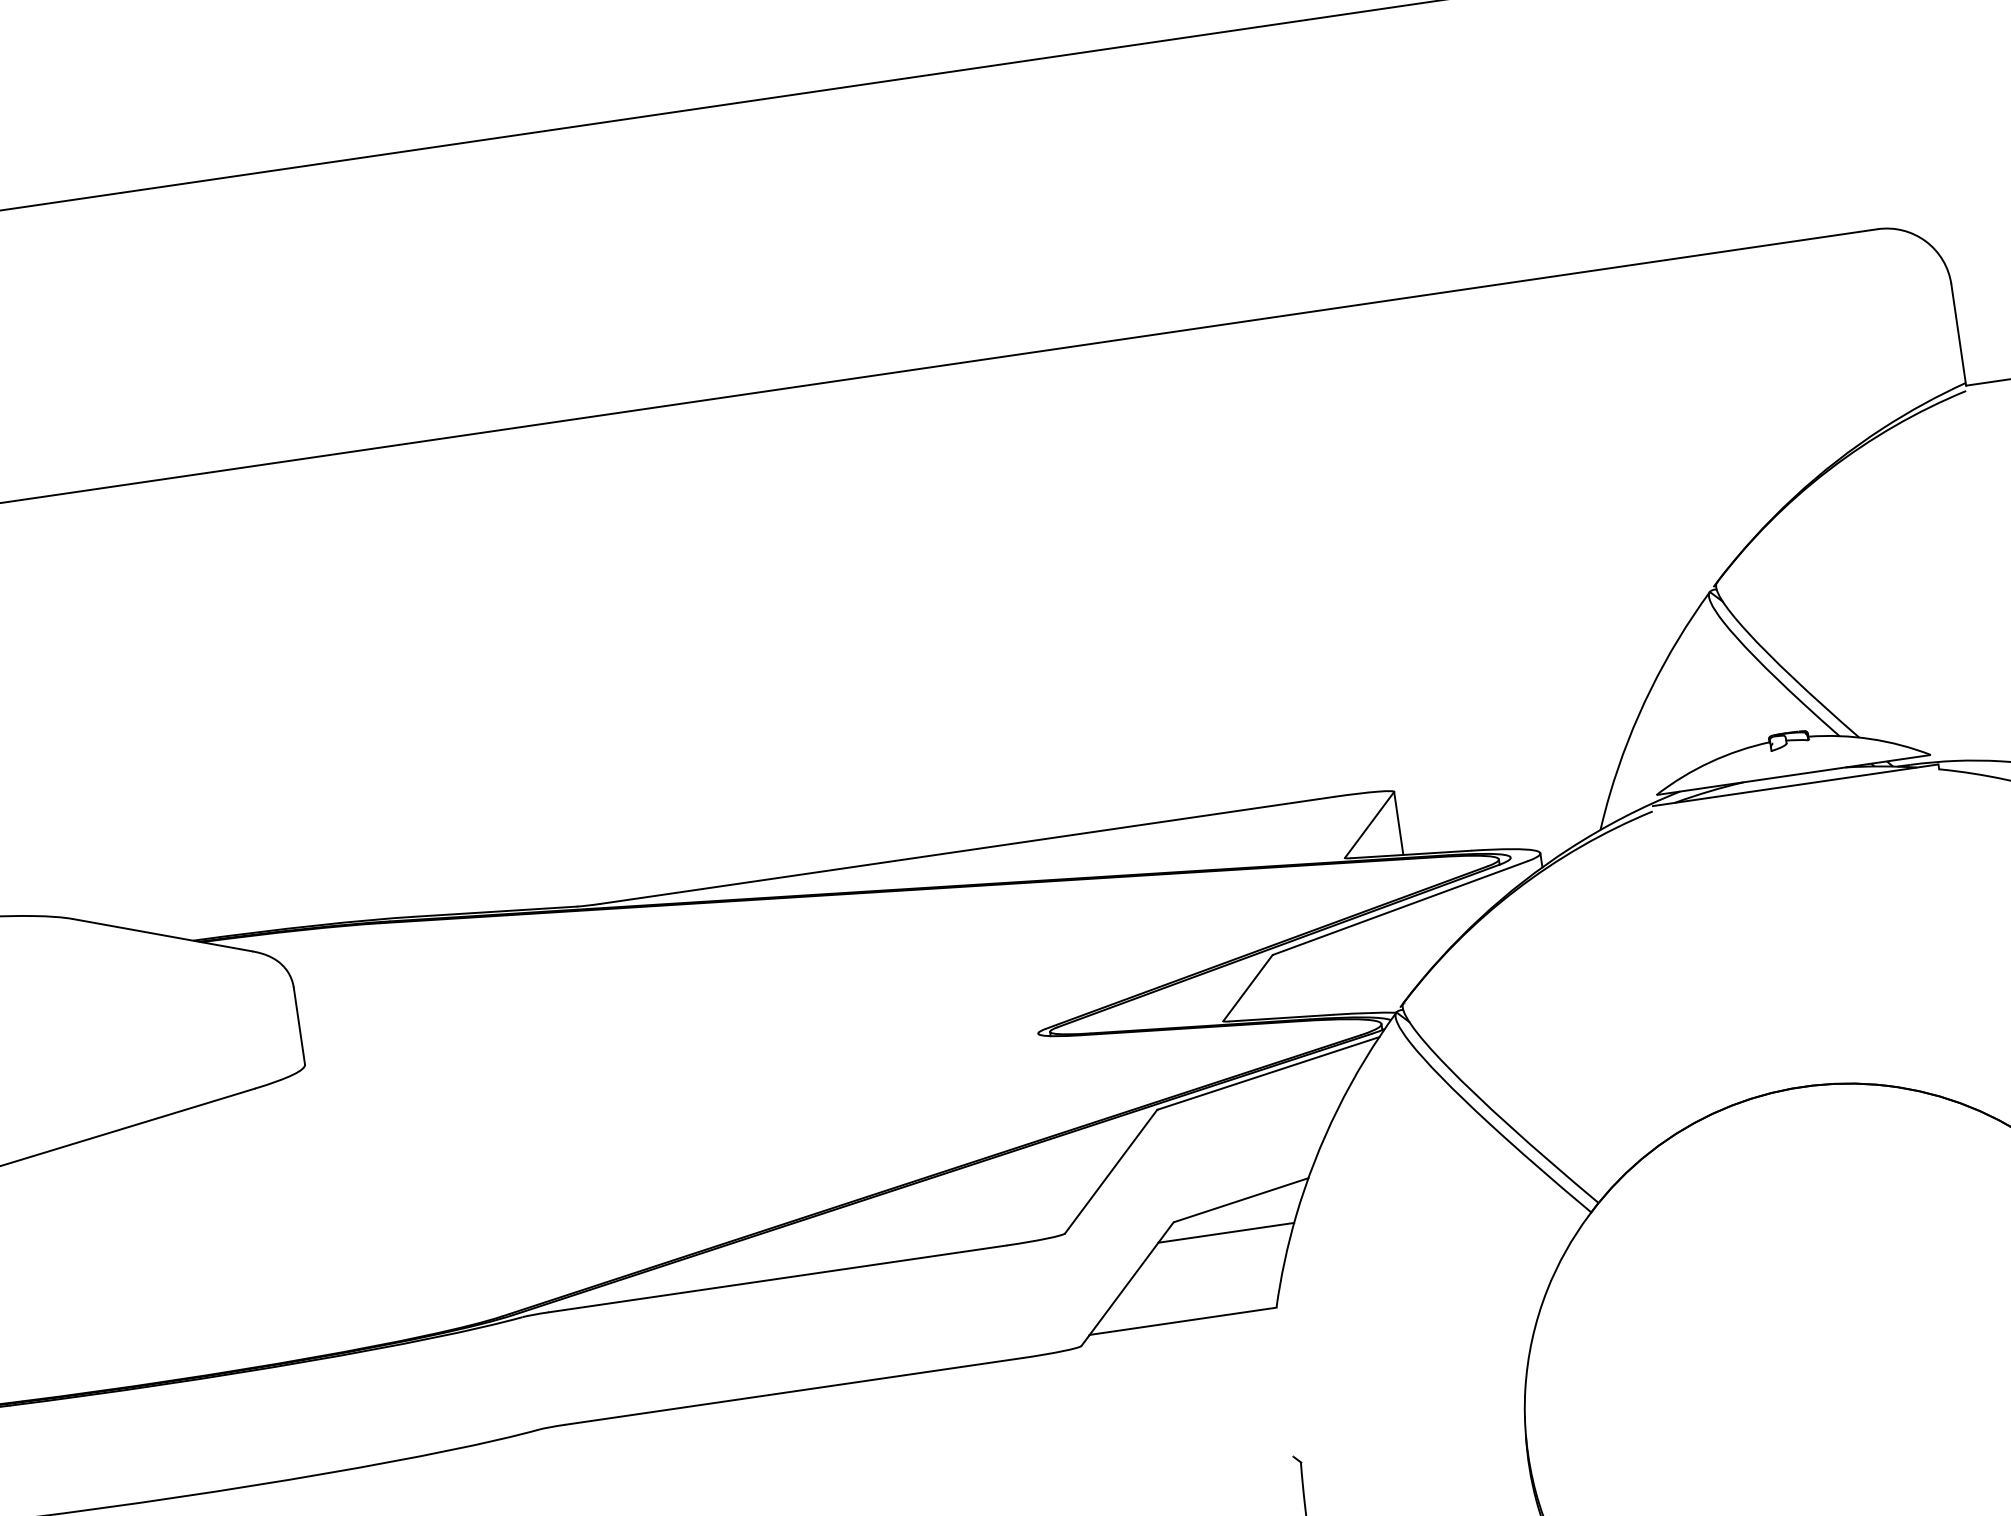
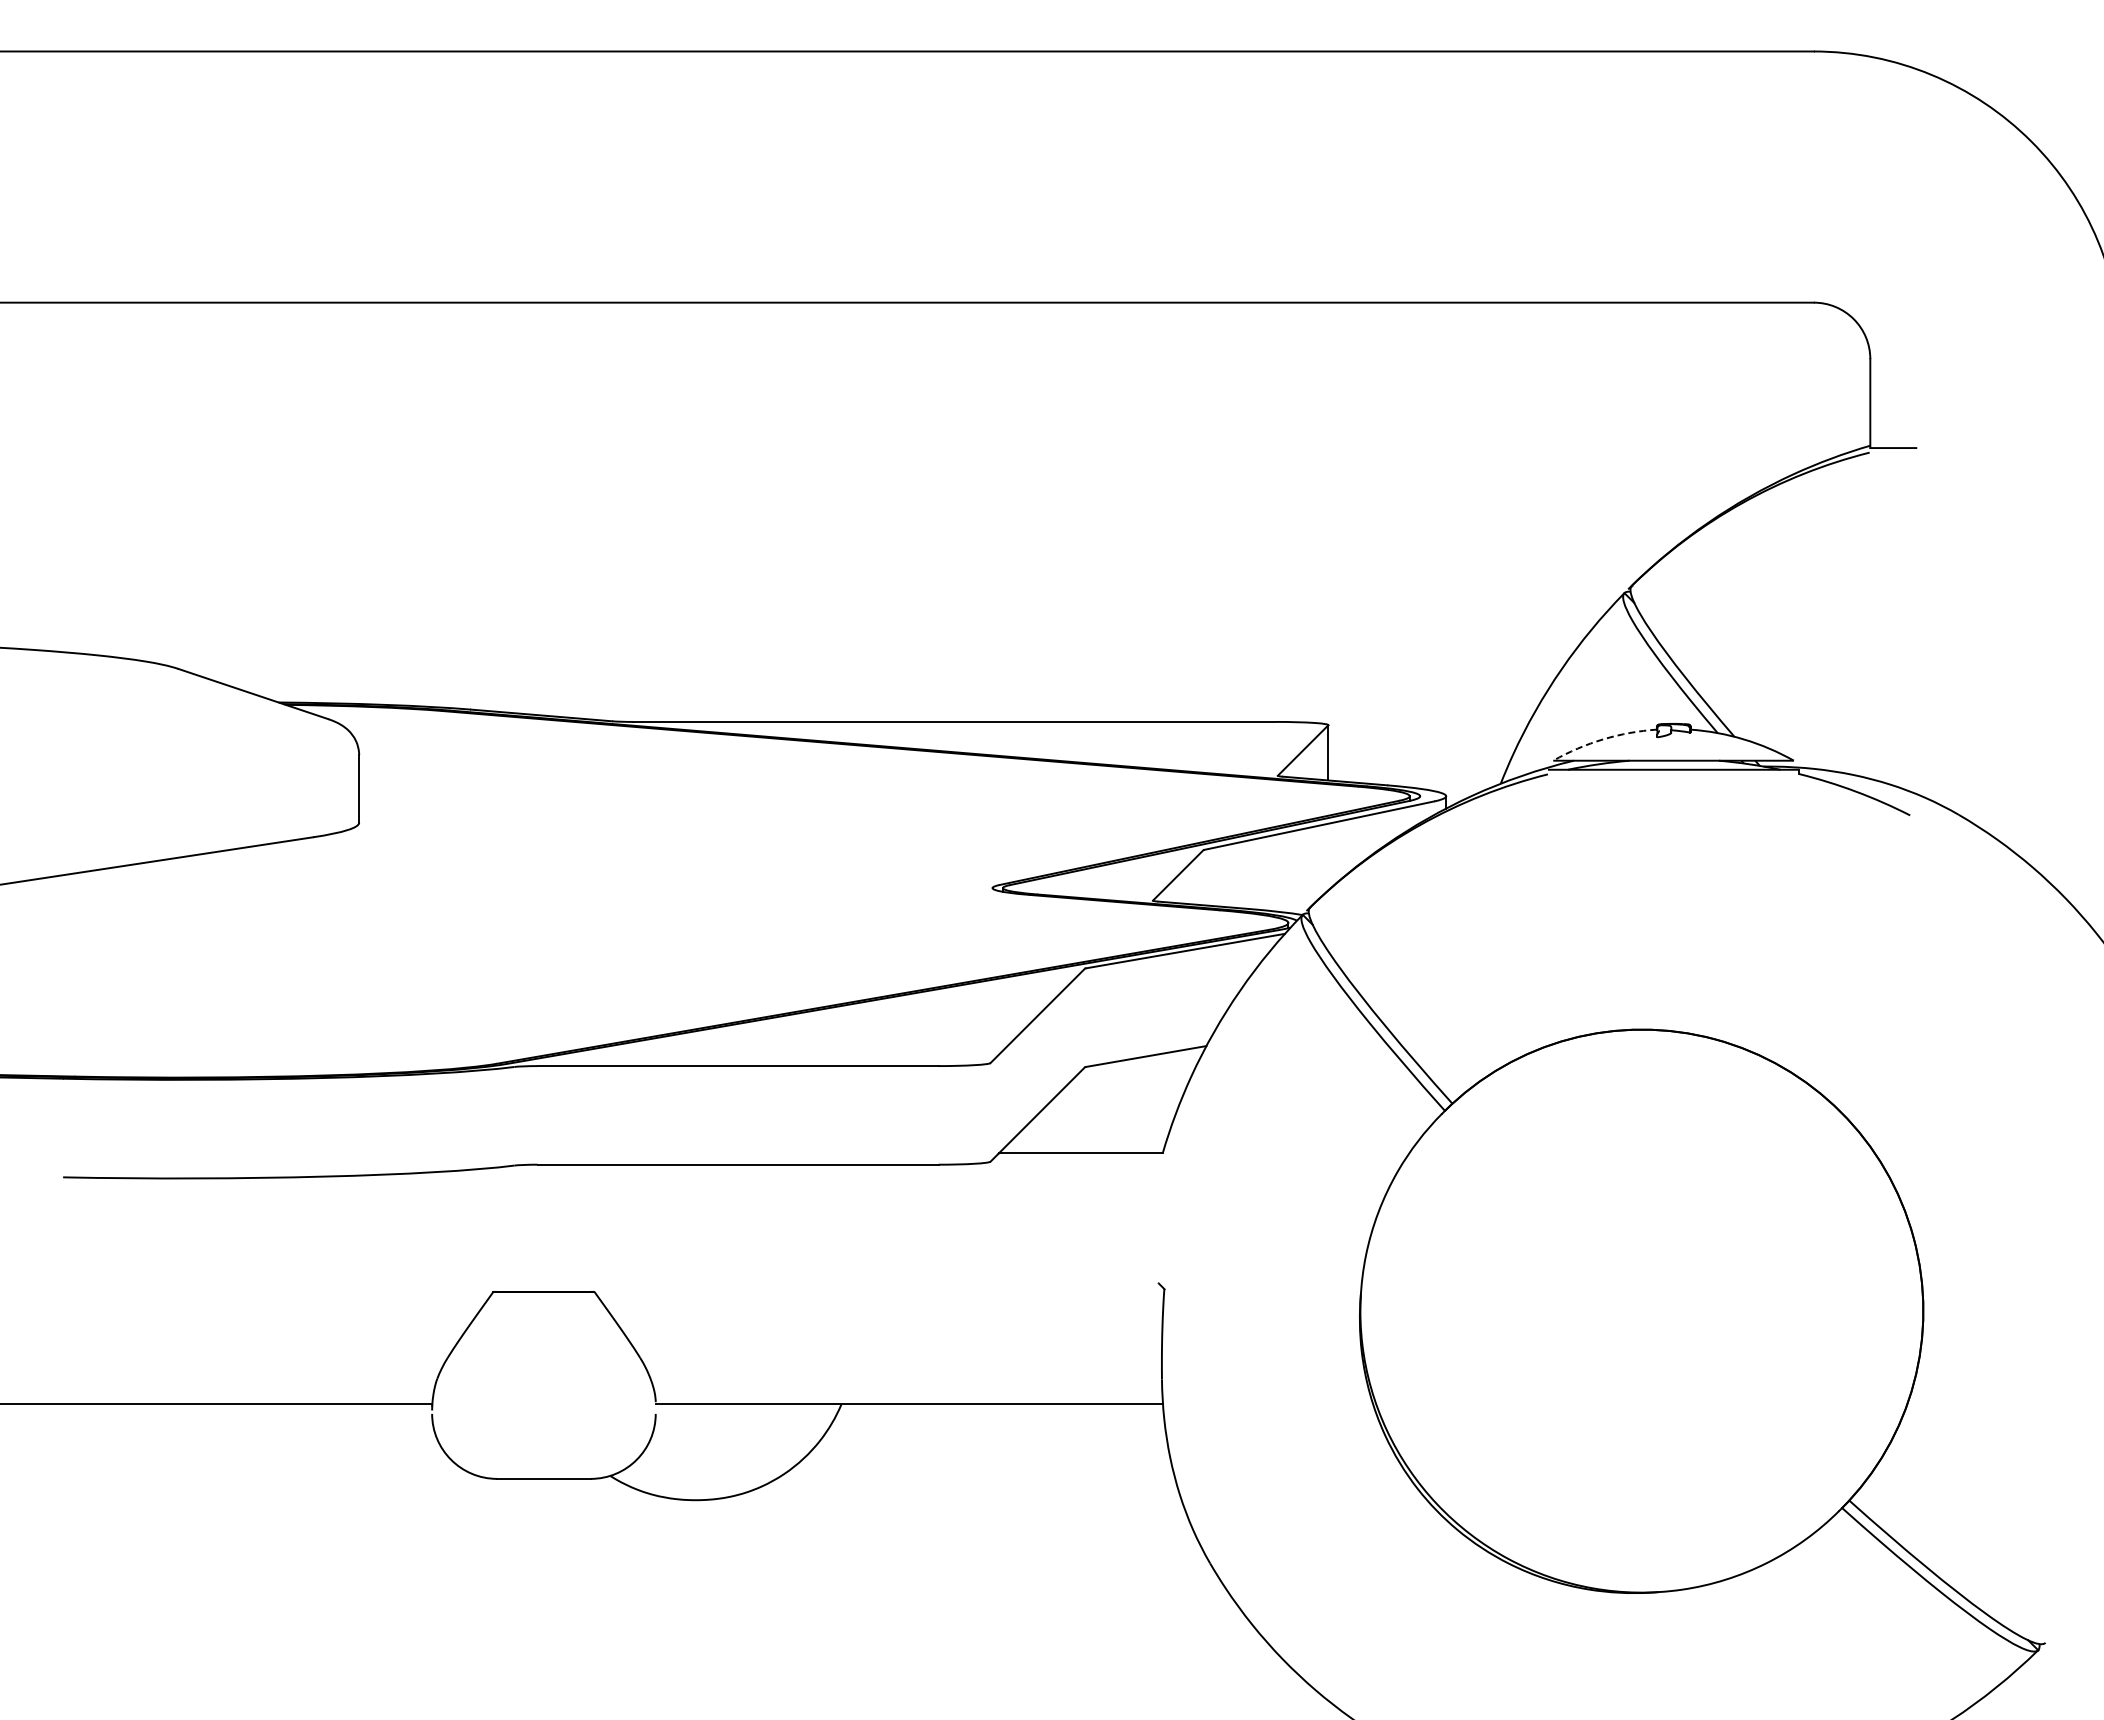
arc: (1710, 762) -> (1603, 739), solid -> dashed
line: (1225, 1232) -> (1128, 1082), removed

